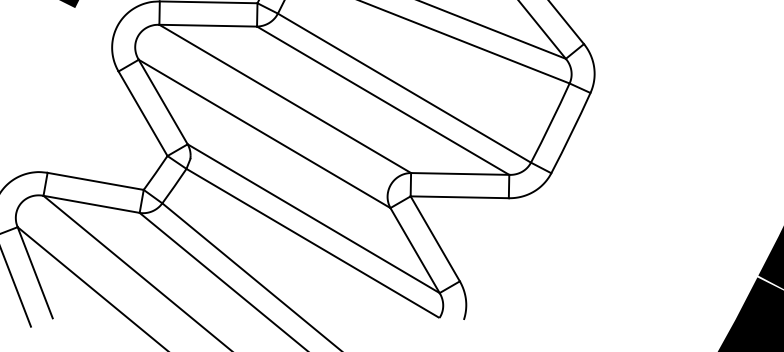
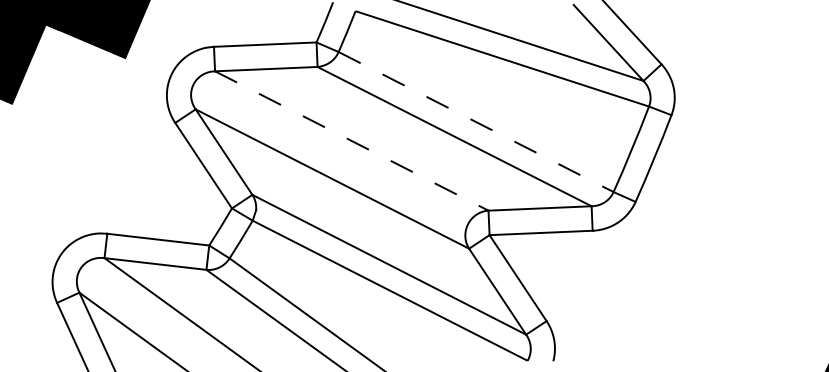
line: (404, 88) -> (476, 122), solid -> dashed
line: (285, 99) -> (352, 141), solid -> dashed

